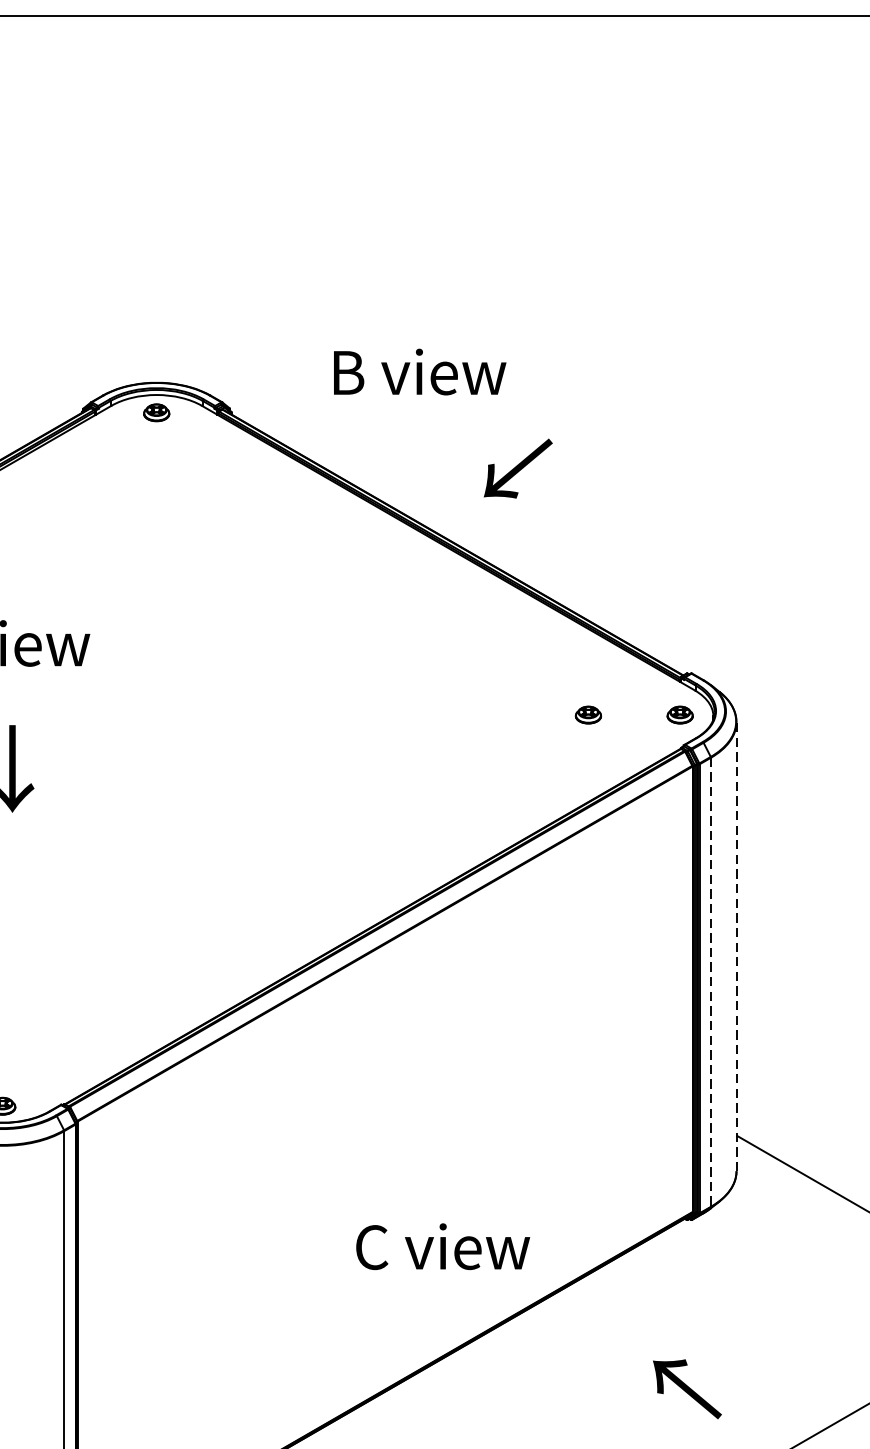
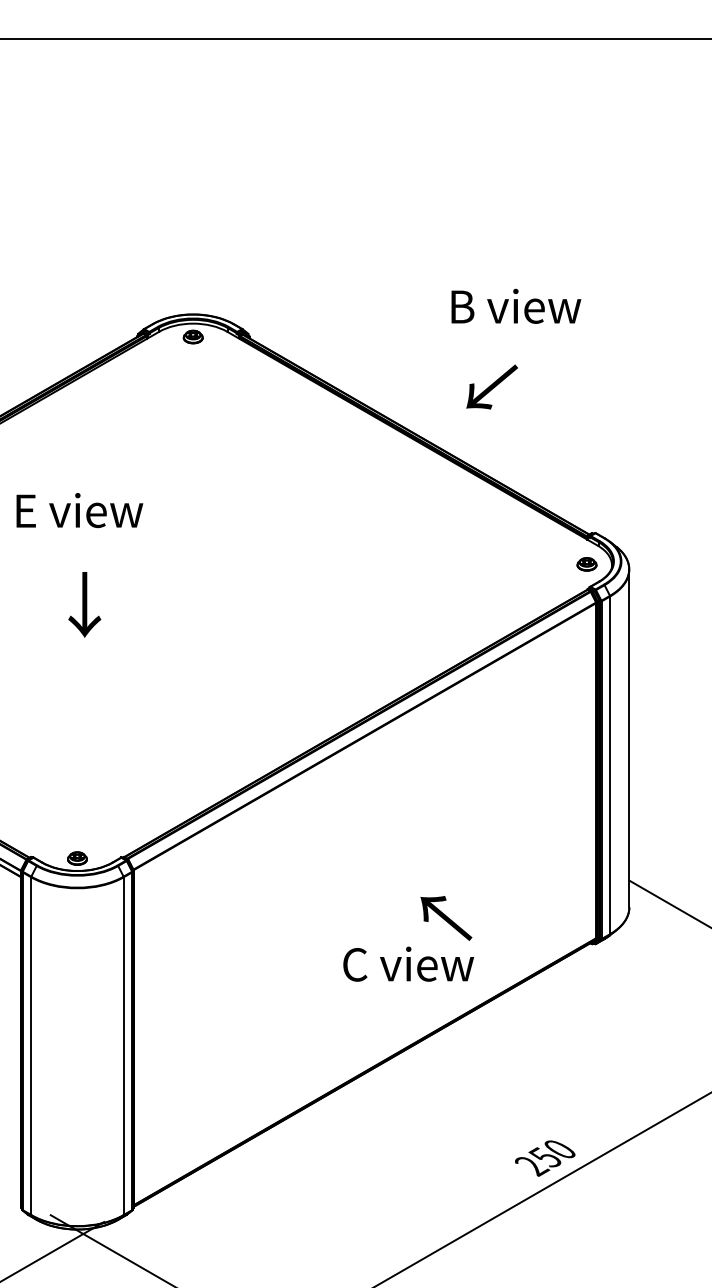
text: (420, 370) -> (516, 305), moved
text: (517, 467) -> (491, 386), moved
part: (587, 715) -> (517, 564), removed
line: (736, 946) -> (629, 738), dashed -> solid
line: (711, 982) -> (610, 765), dashed -> solid
text: (687, 1389) -> (446, 918), moved

